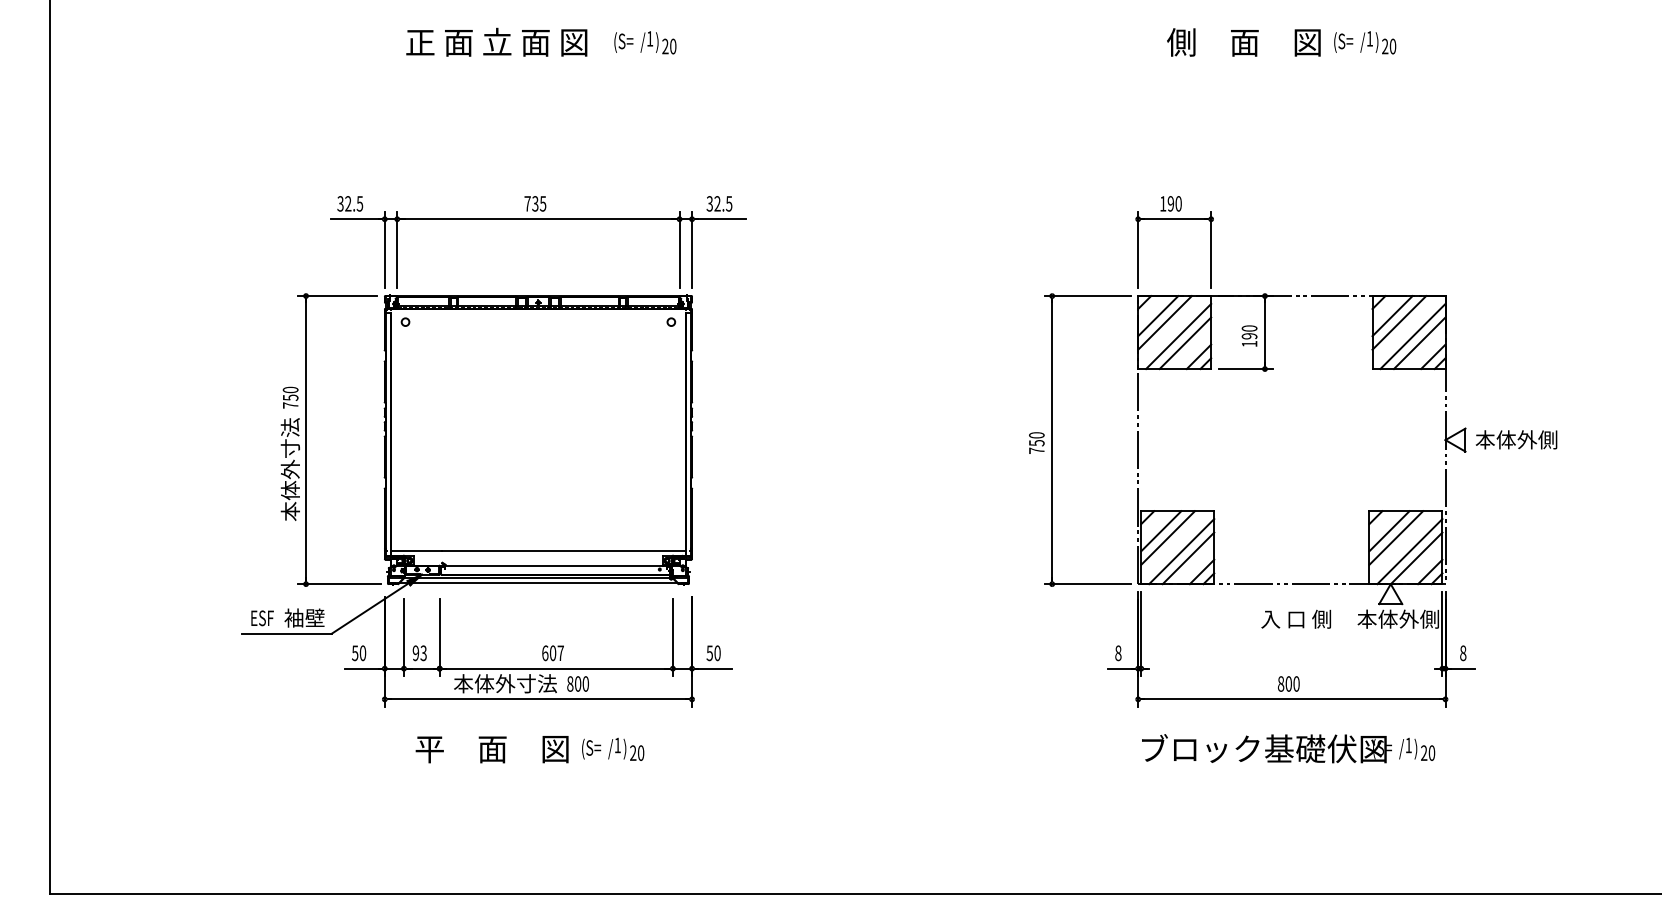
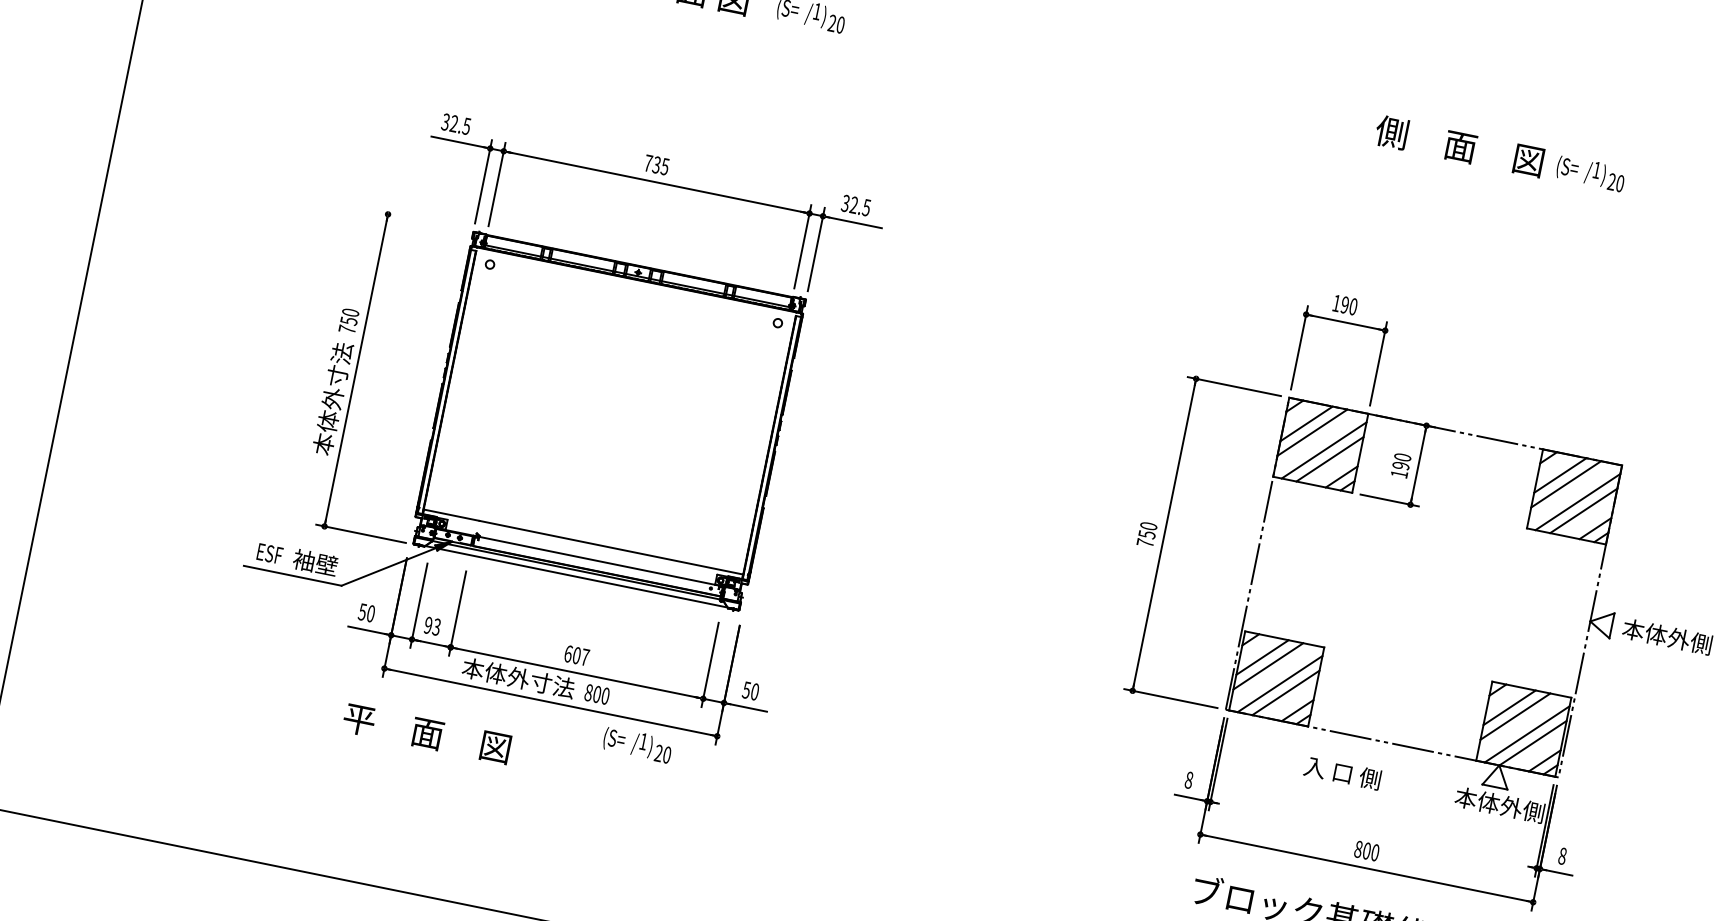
line: (337, 296) -> (422, 221), removed
text: (1295, 618) -> (1342, 772), moved
text: (613, 748) -> (638, 744), moved
text: (491, 749) -> (426, 733), moved

